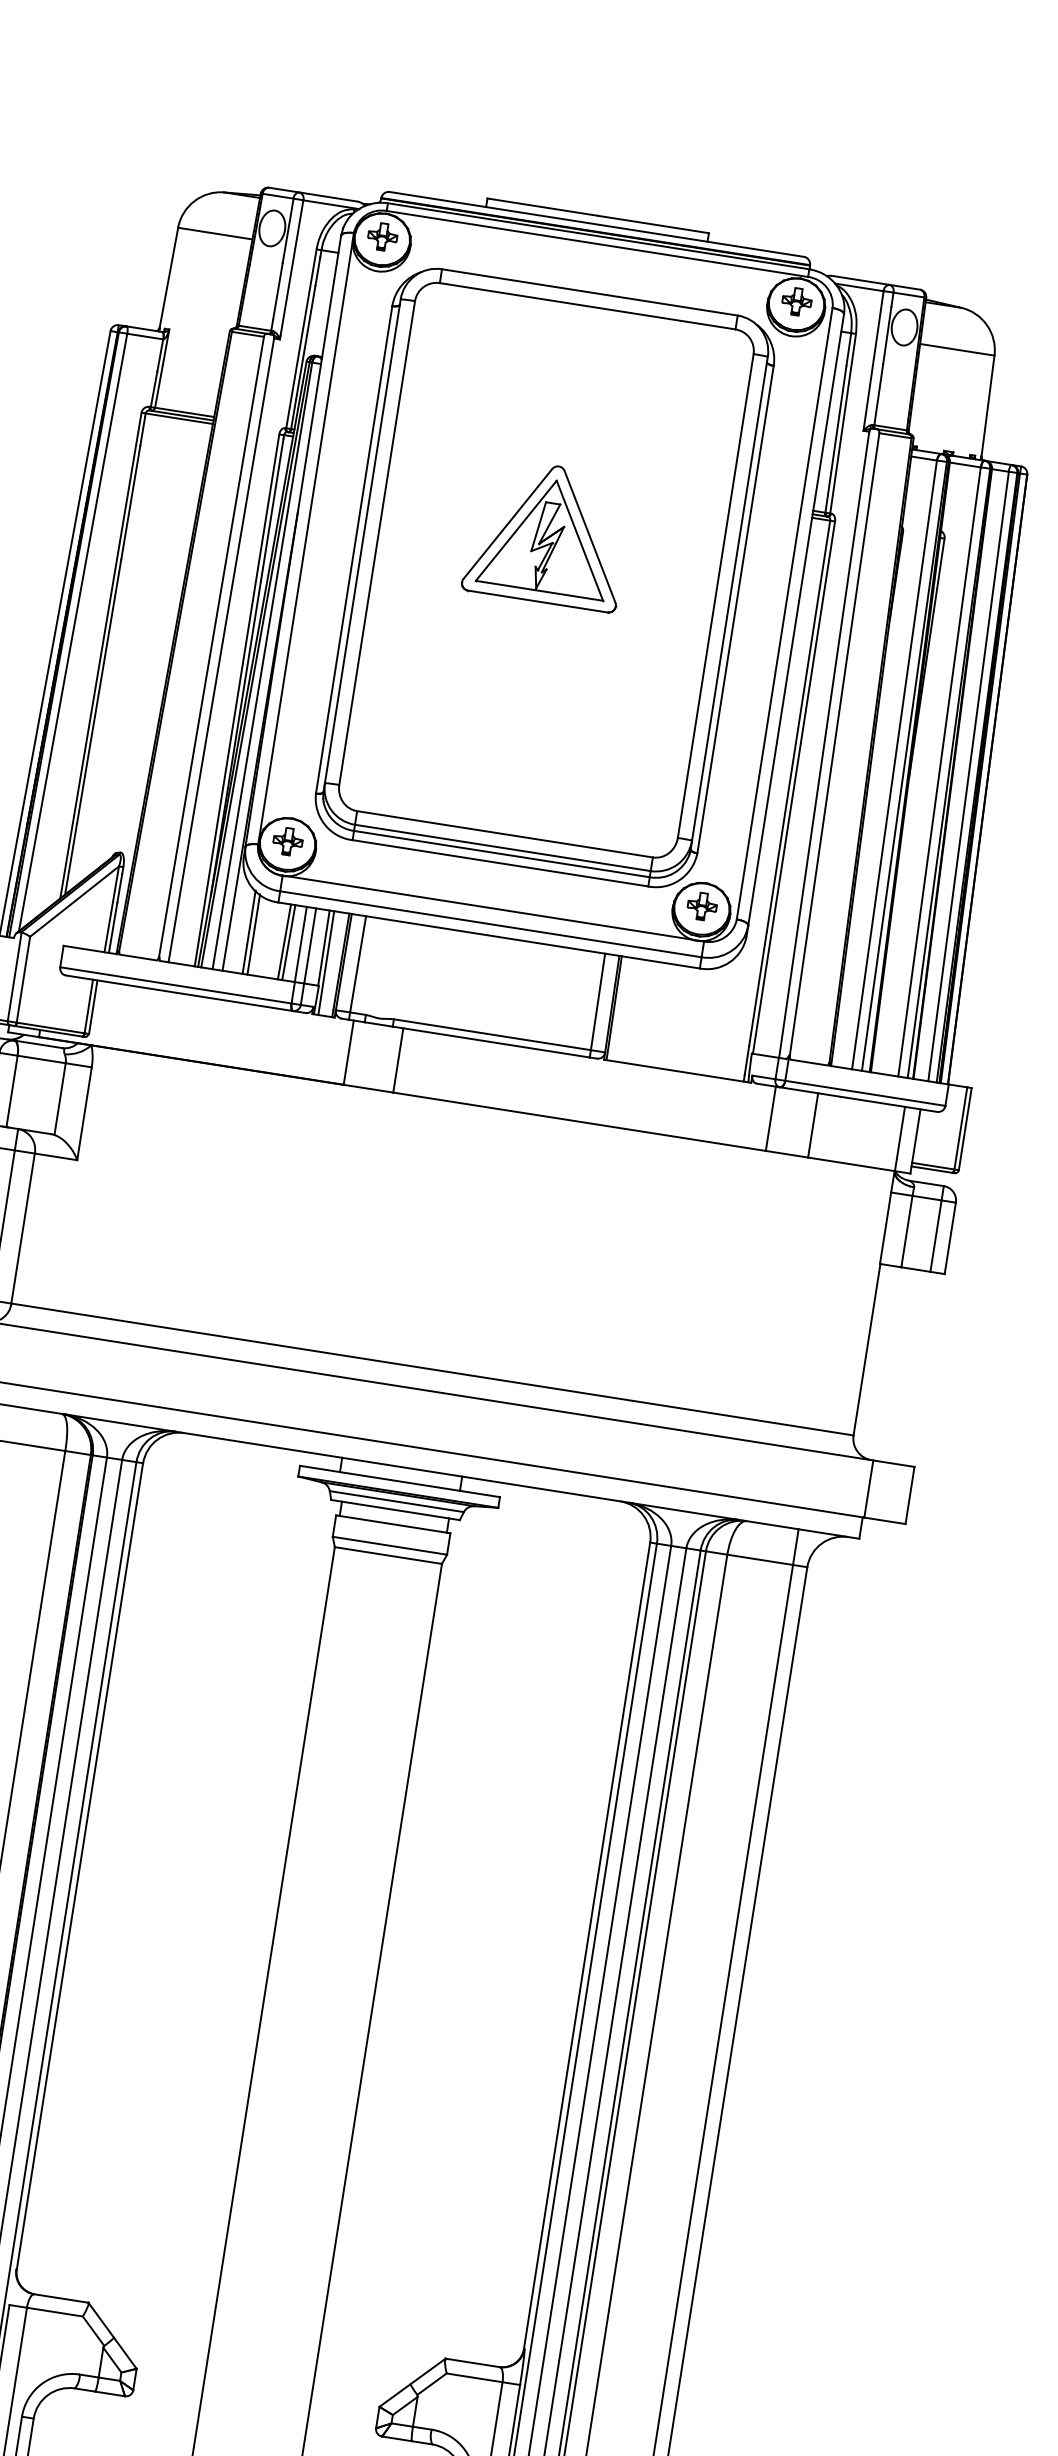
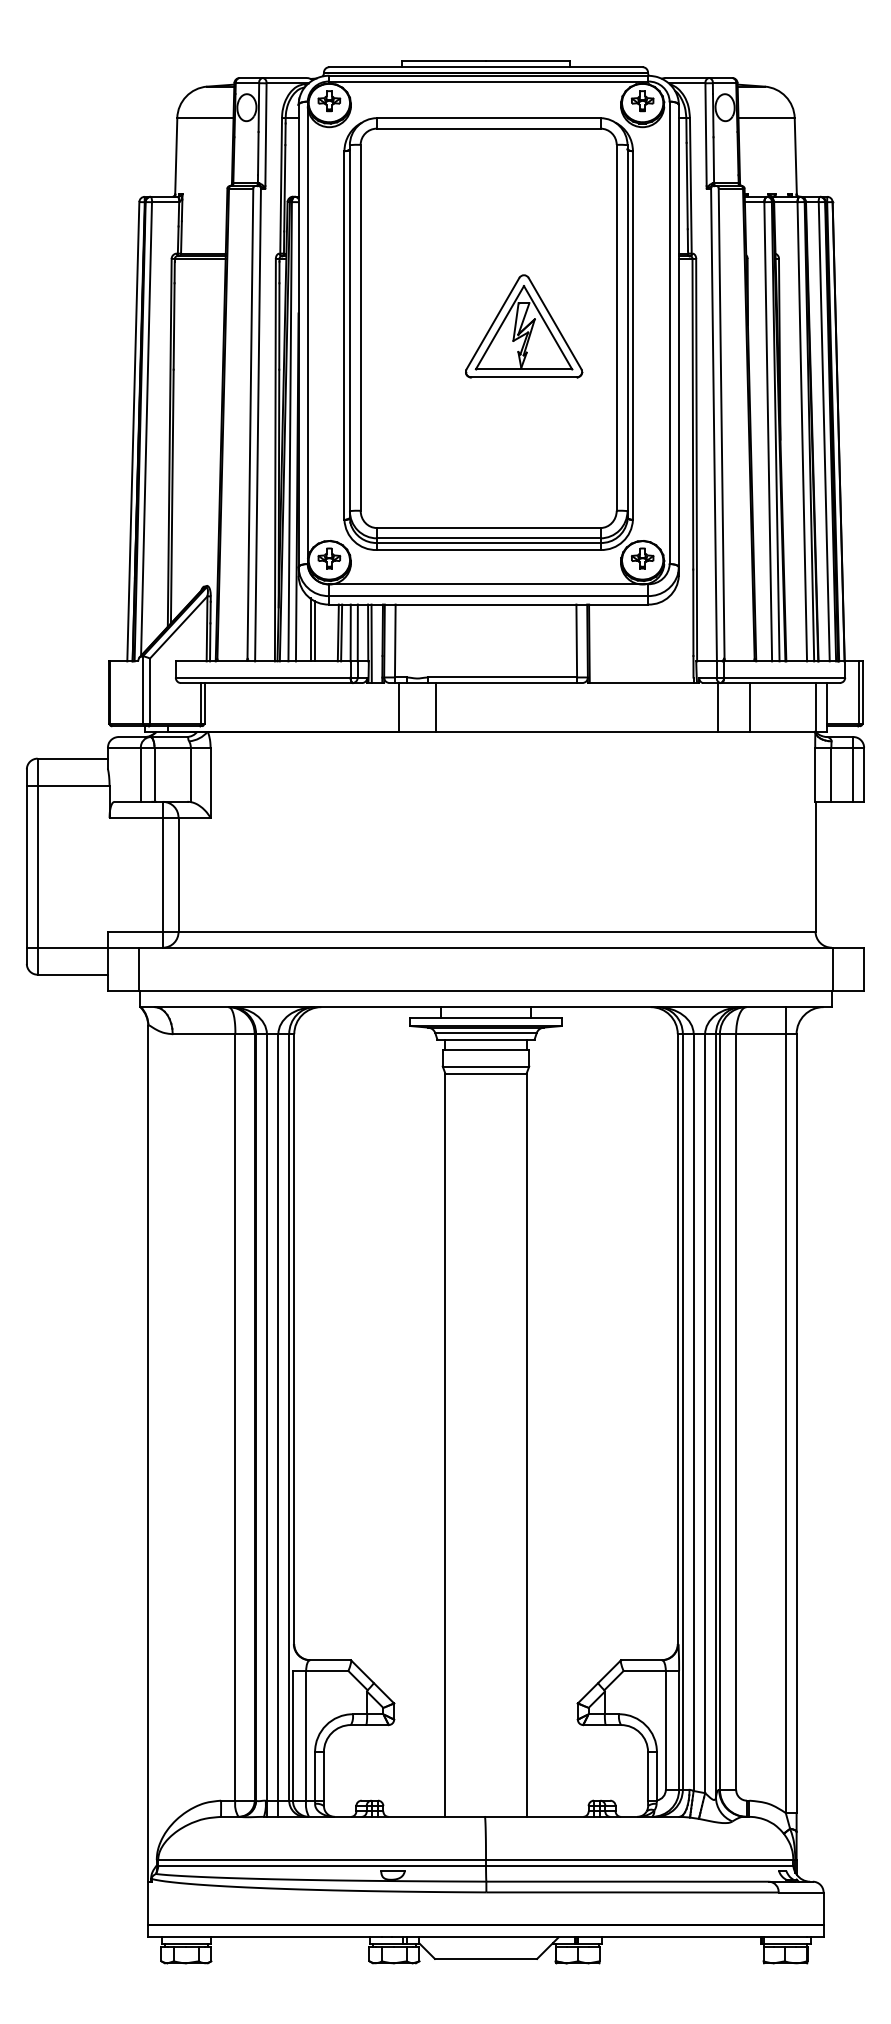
part: (548, 534) -> (524, 326), moved

